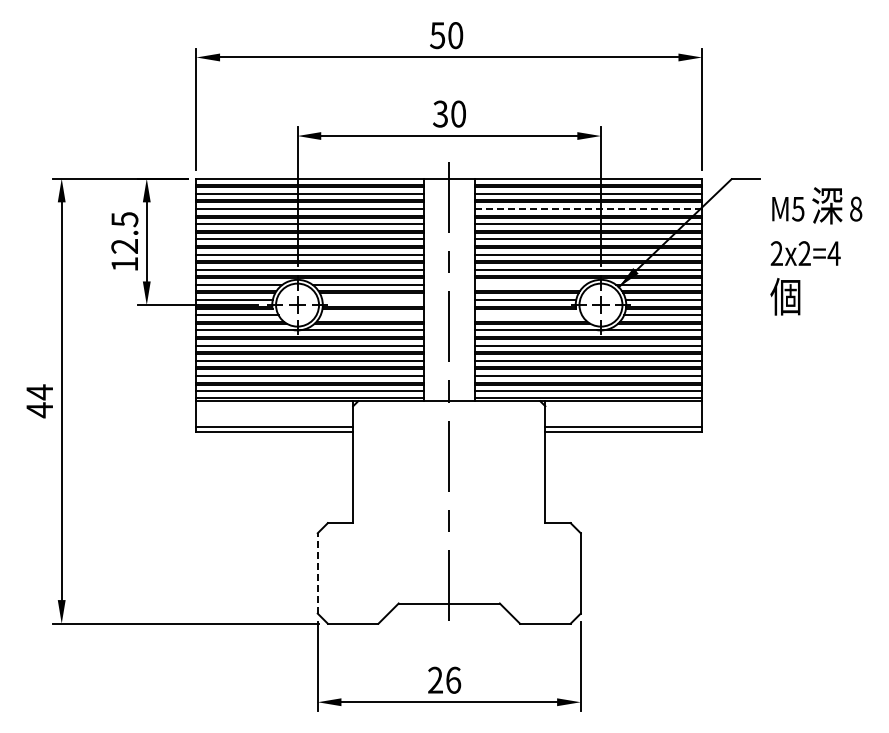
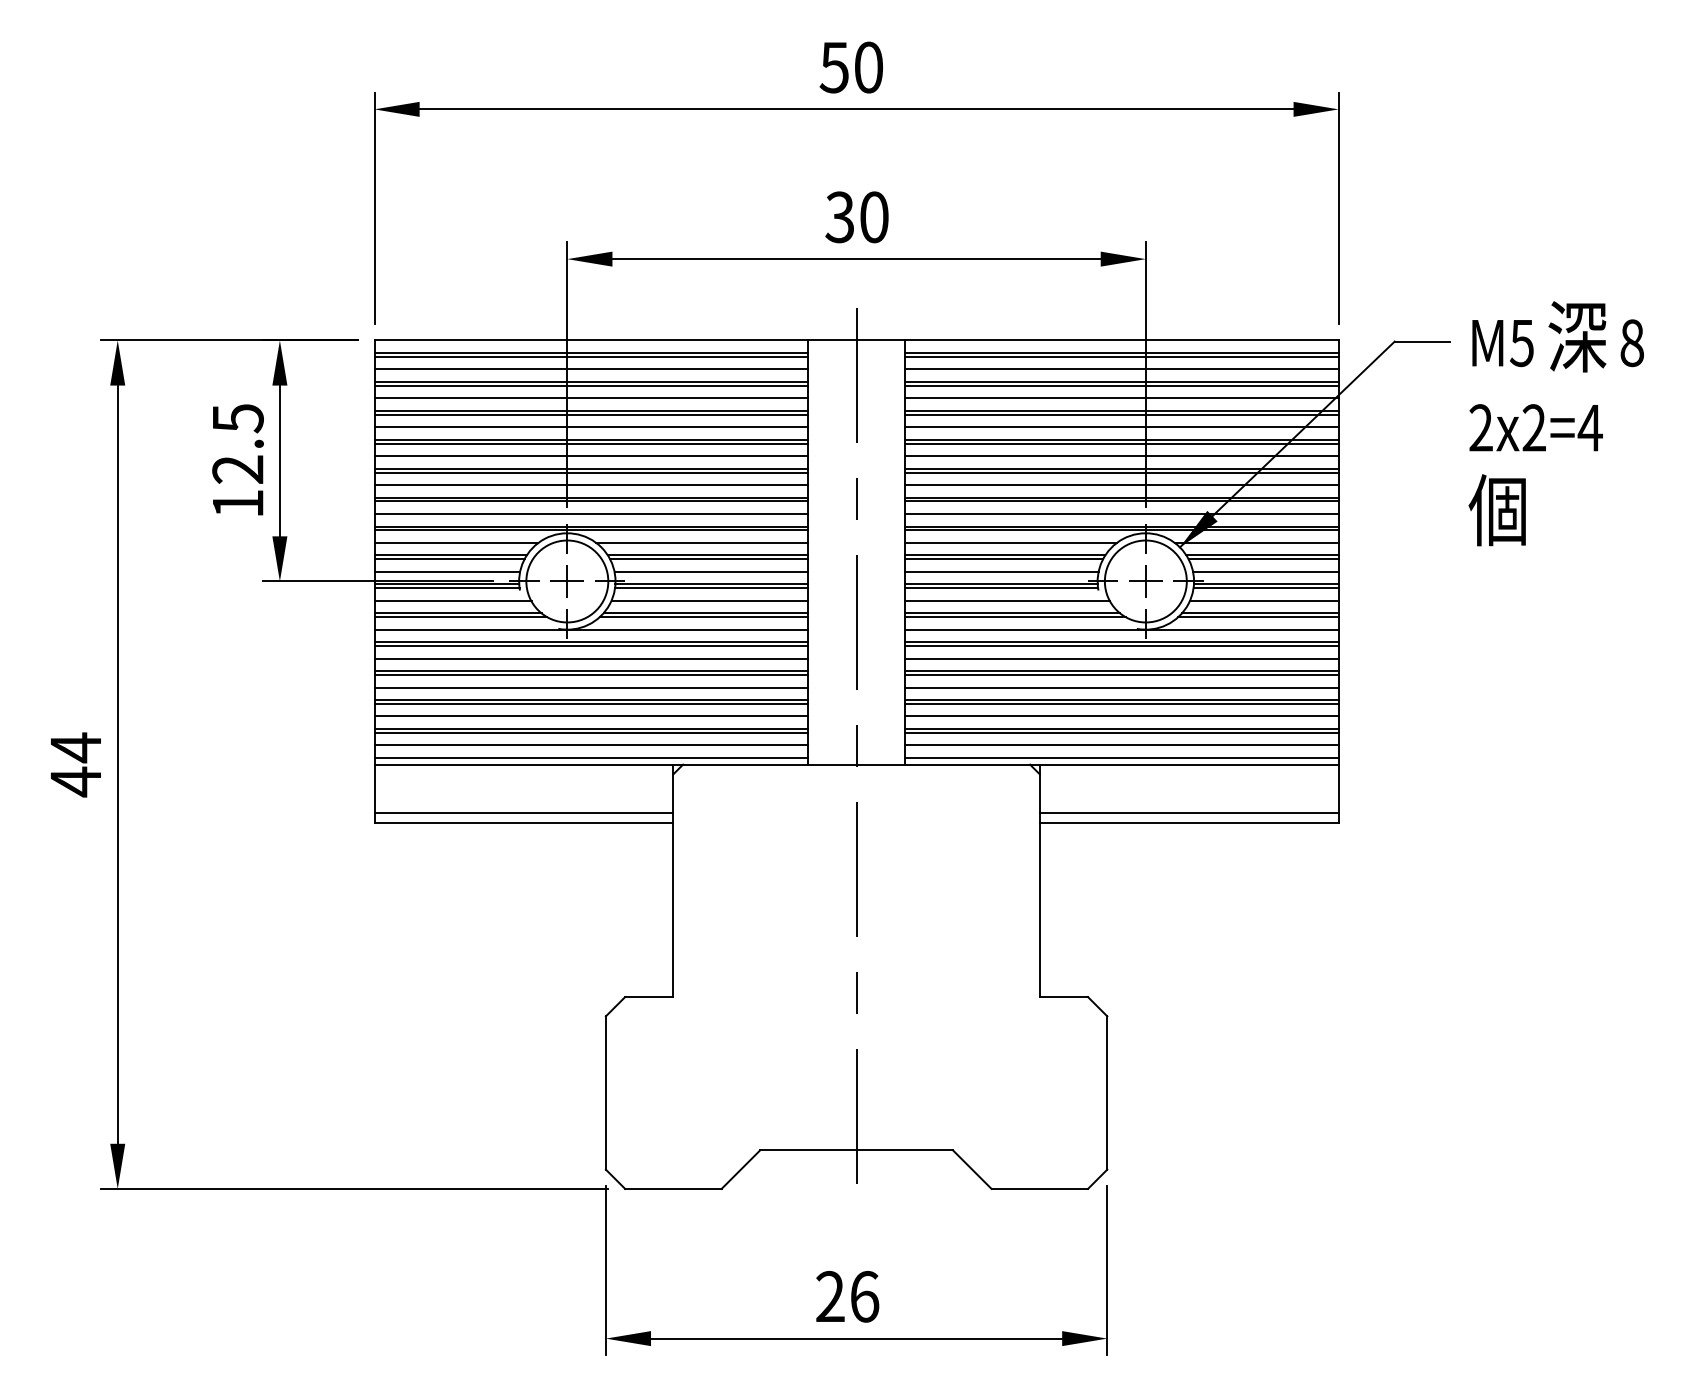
line: (588, 209) -> (1122, 399), dashed -> solid
text: (816, 251) -> (1556, 423), moved
line: (529, 284) -> (1009, 542), added
line: (372, 300) -> (710, 572), added
line: (371, 315) -> (708, 601), added
line: (528, 315) -> (1007, 601), added
line: (317, 572) -> (605, 1091), dashed -> solid

